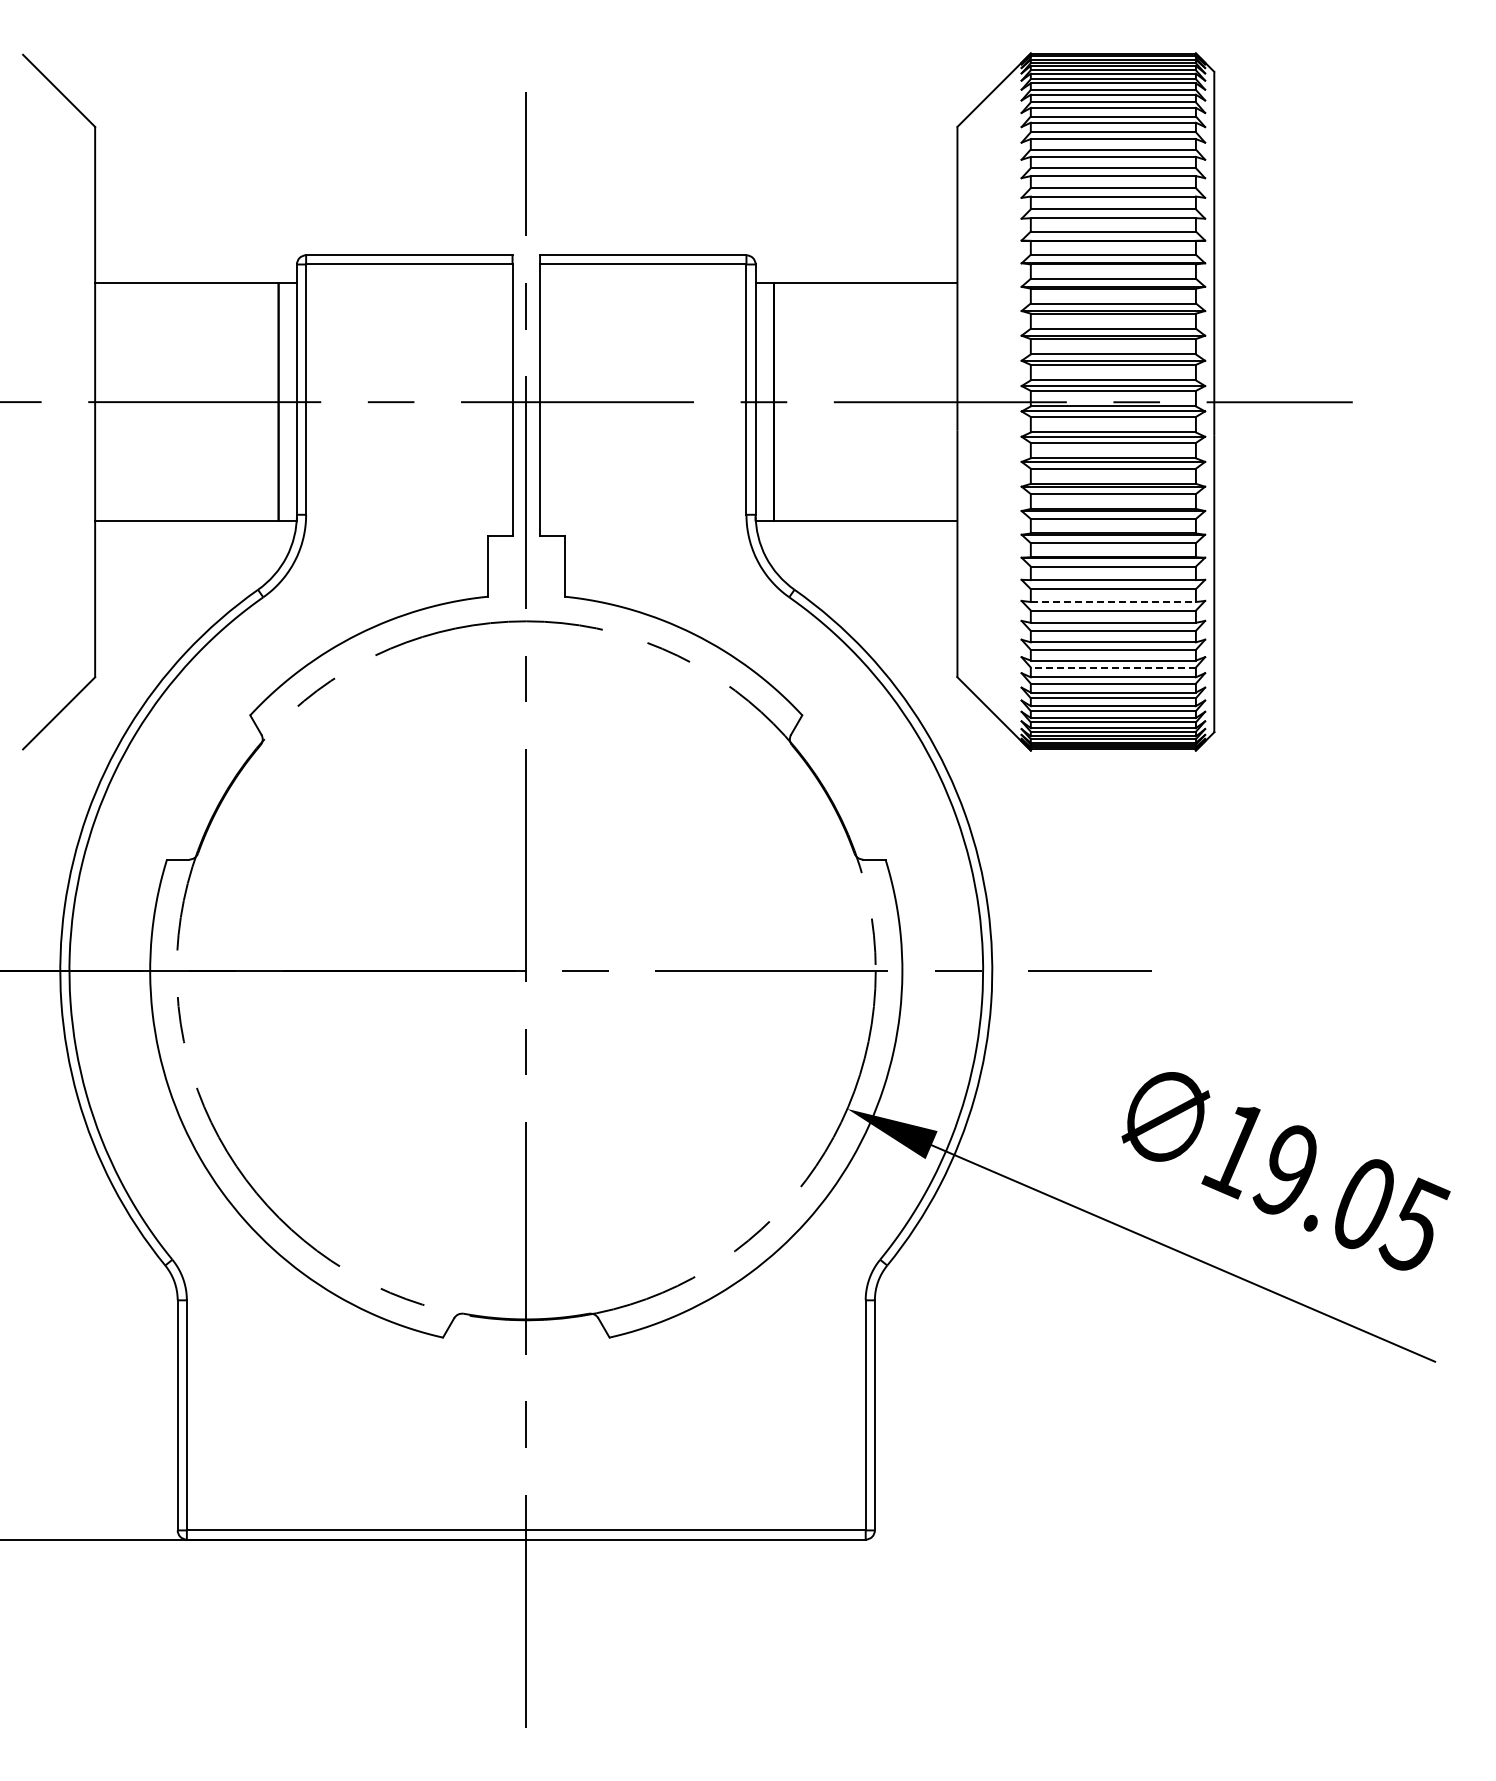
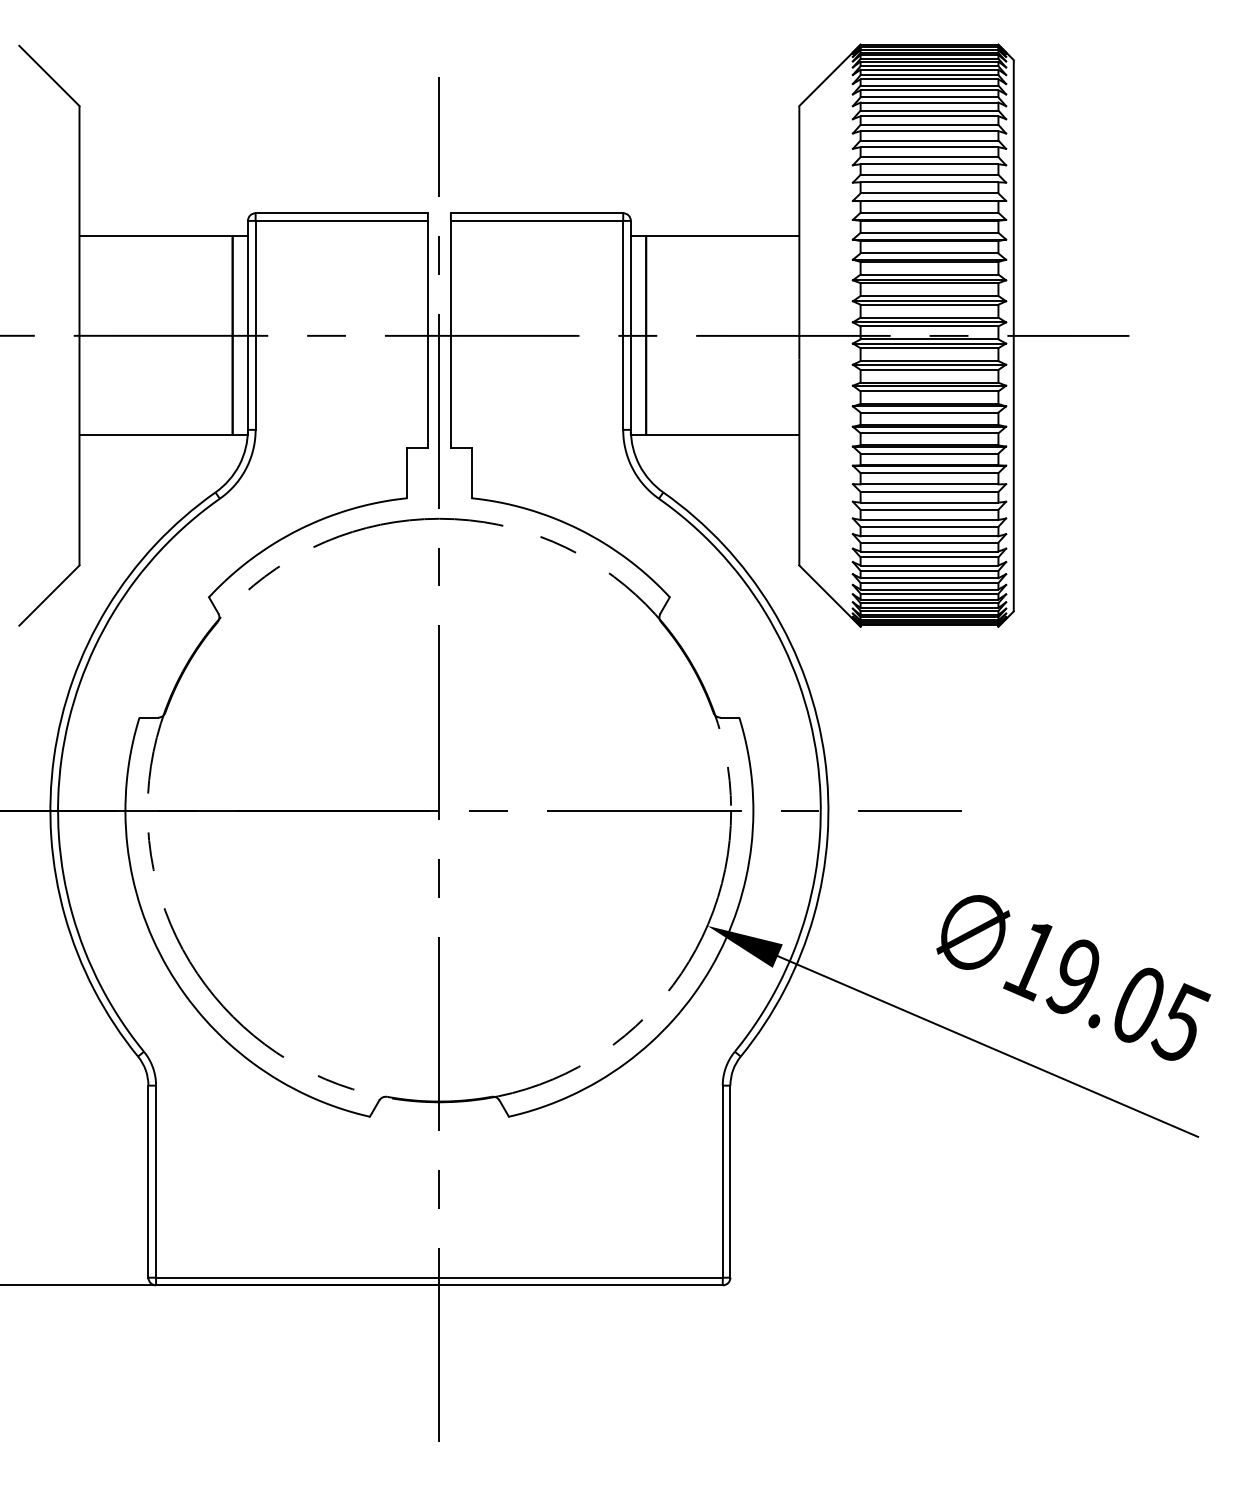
line: (1113, 602) -> (929, 503), dashed -> solid
line: (1113, 667) -> (929, 557), dashed -> solid

